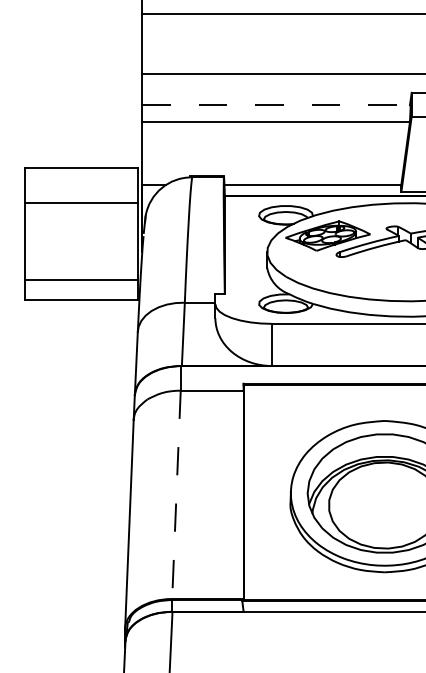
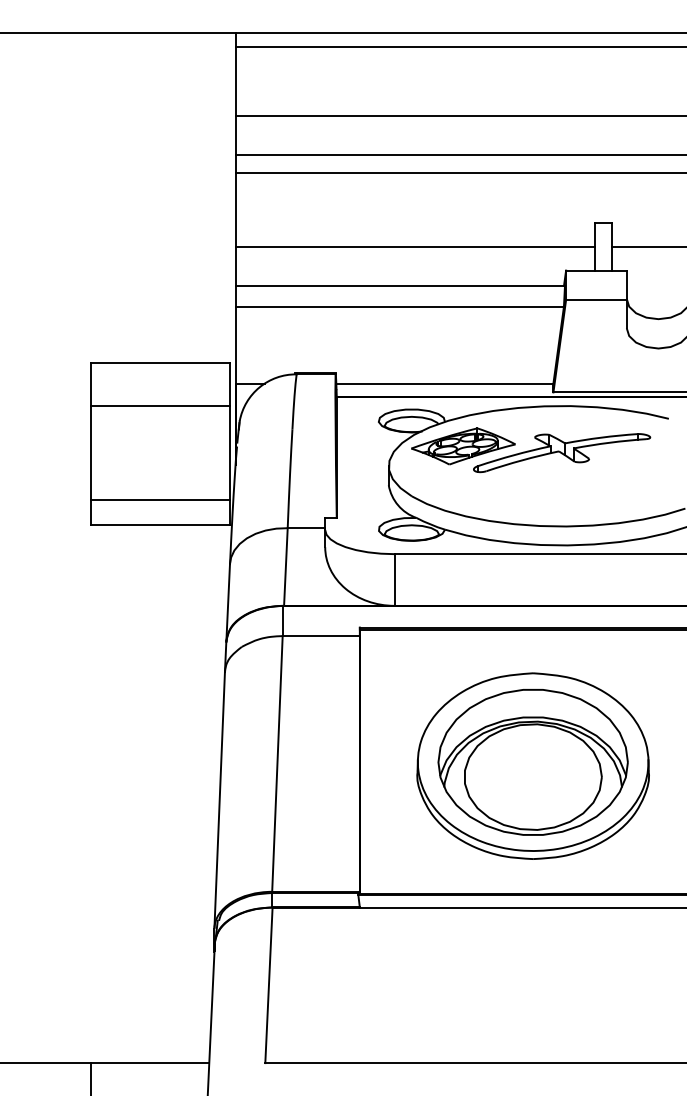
line: (276, 104) -> (400, 285), dashed -> solid
line: (176, 494) -> (277, 763), dashed -> solid

